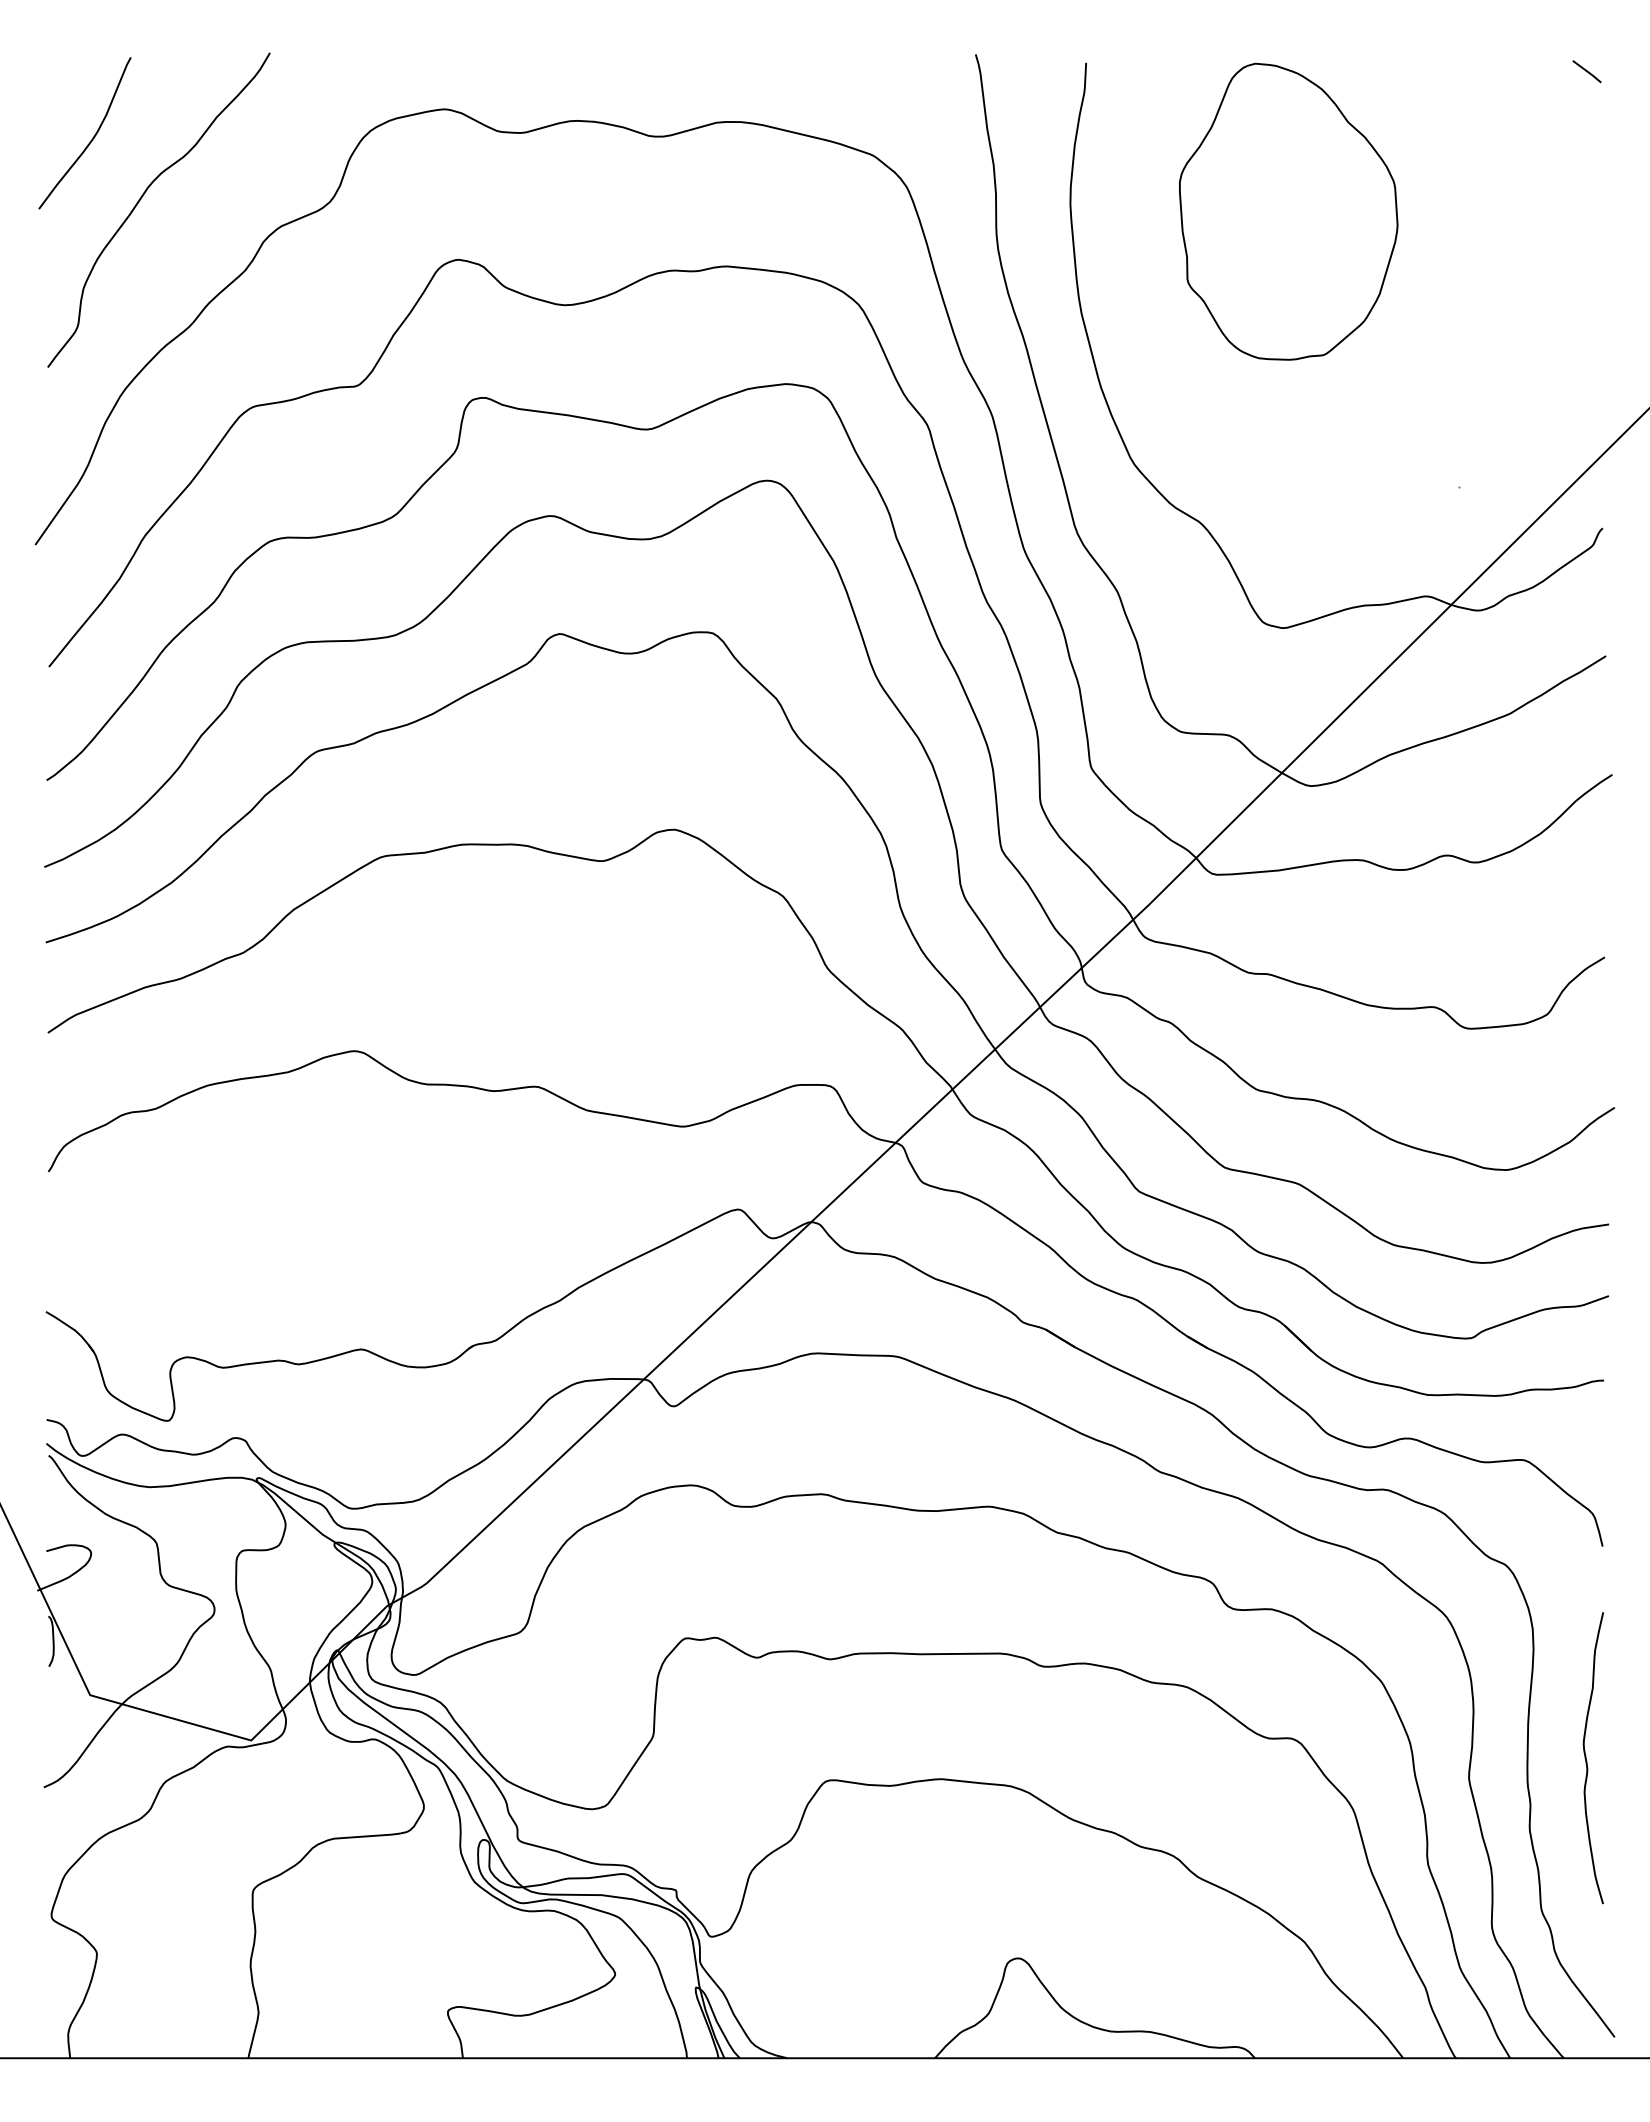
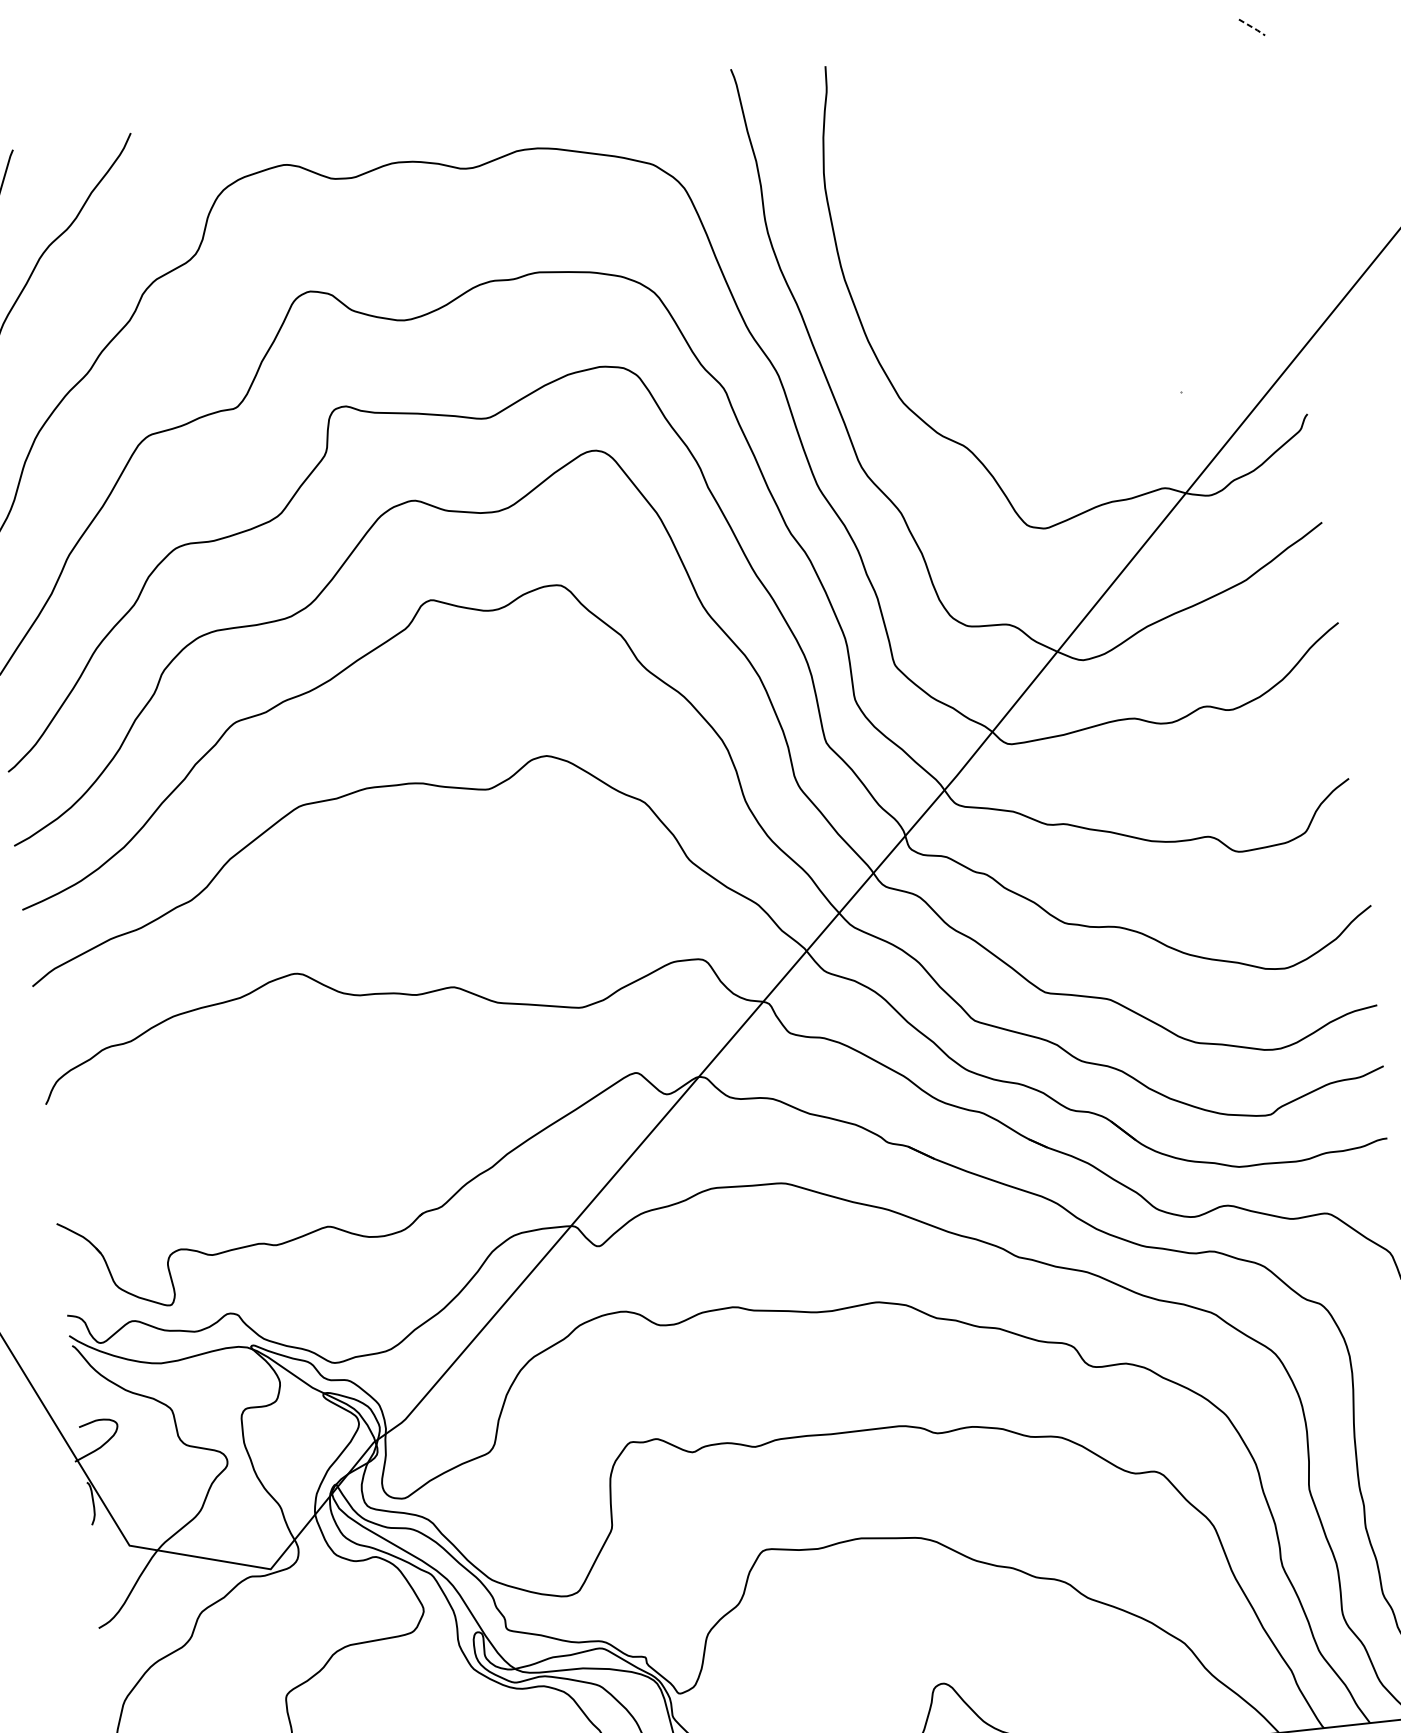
line: (1588, 72) -> (1253, 28), solid -> dashed
part: (1288, 211) -> (1011, 173), removed

